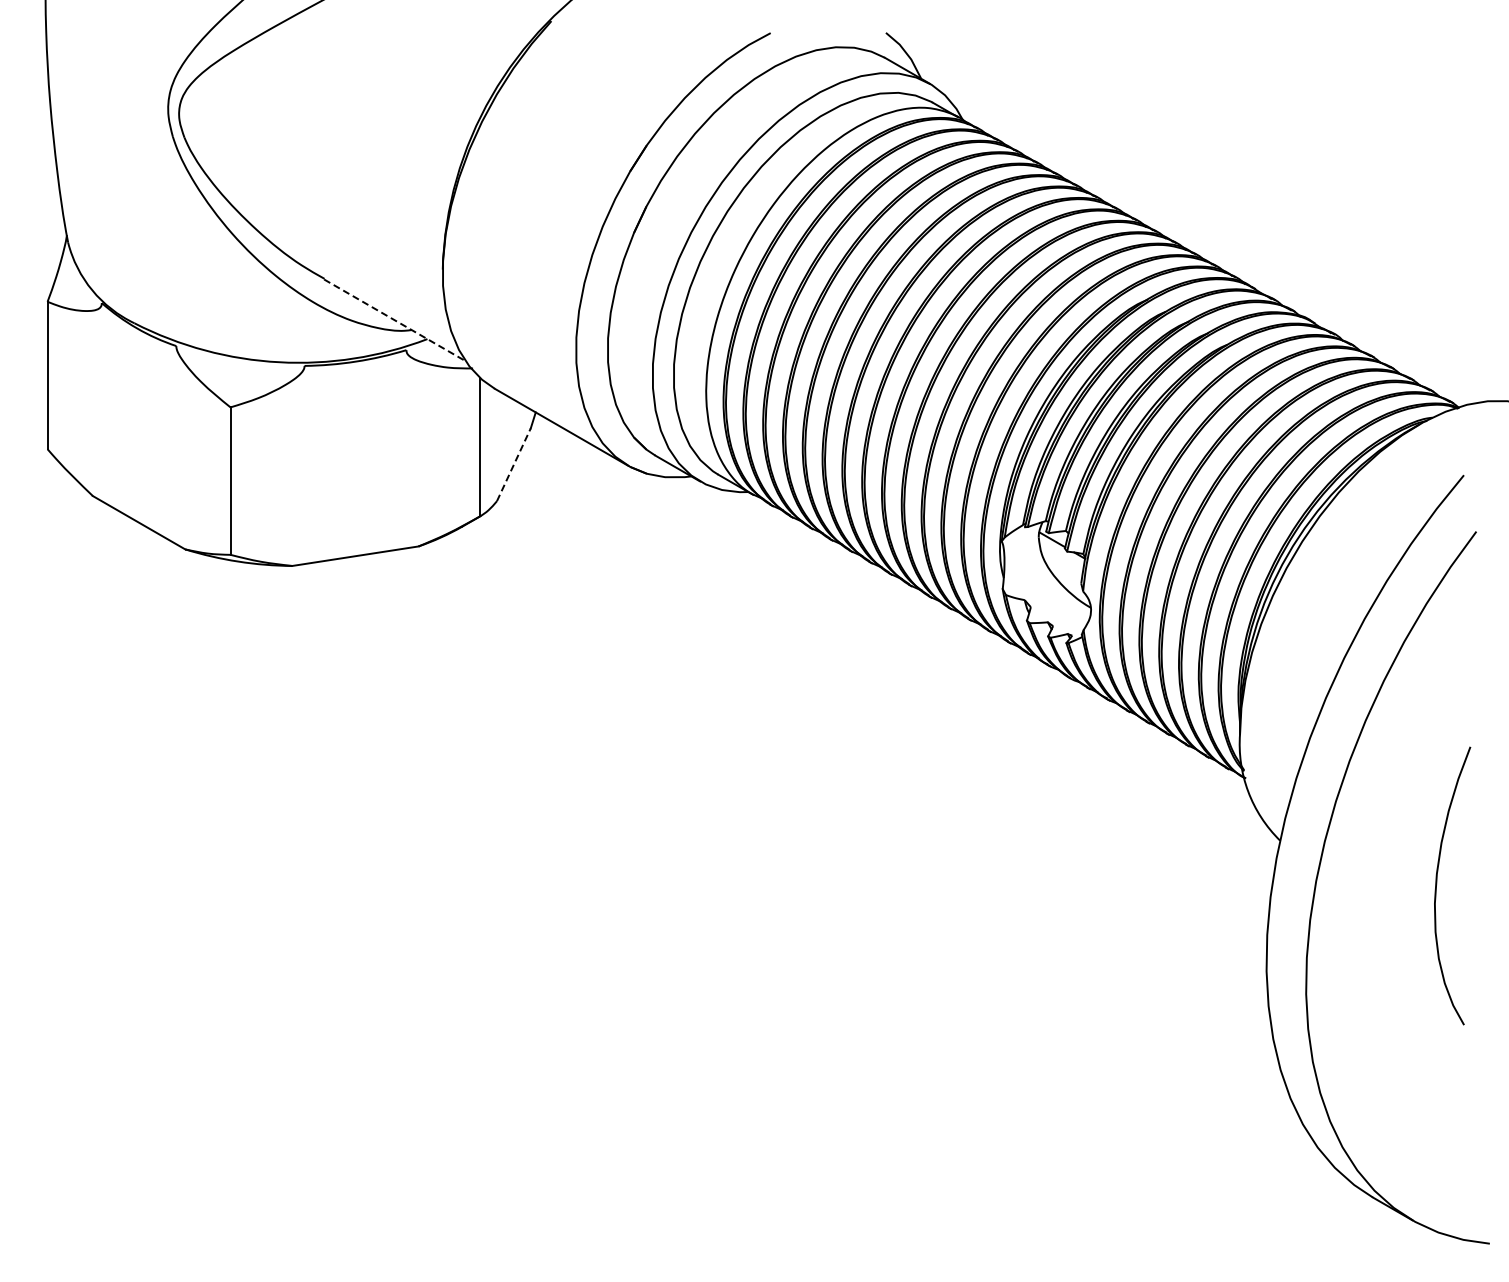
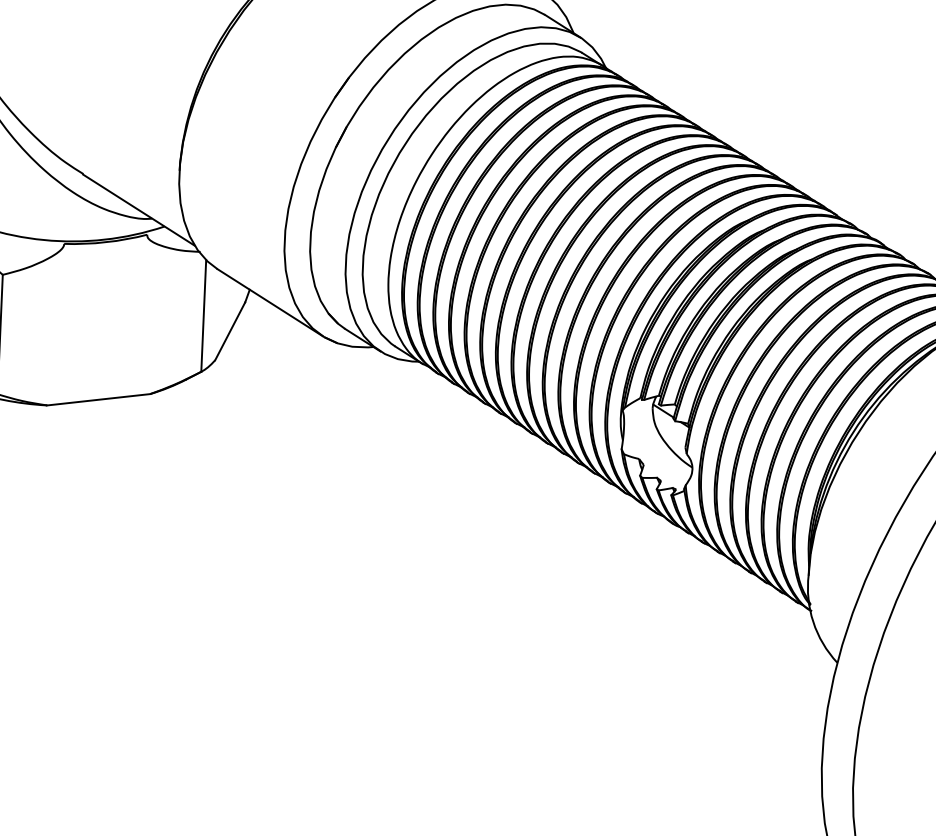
line: (394, 320) -> (138, 210), dashed -> solid
line: (514, 464) -> (230, 331), dashed -> solid

